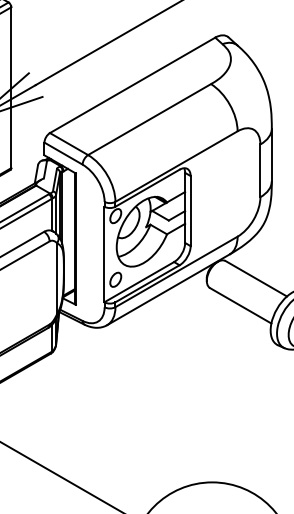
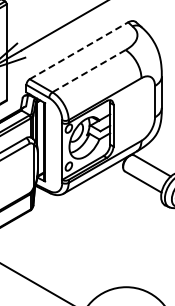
line: (131, 84) -> (78, 50), solid -> dashed
line: (148, 120) -> (88, 71), solid -> dashed

